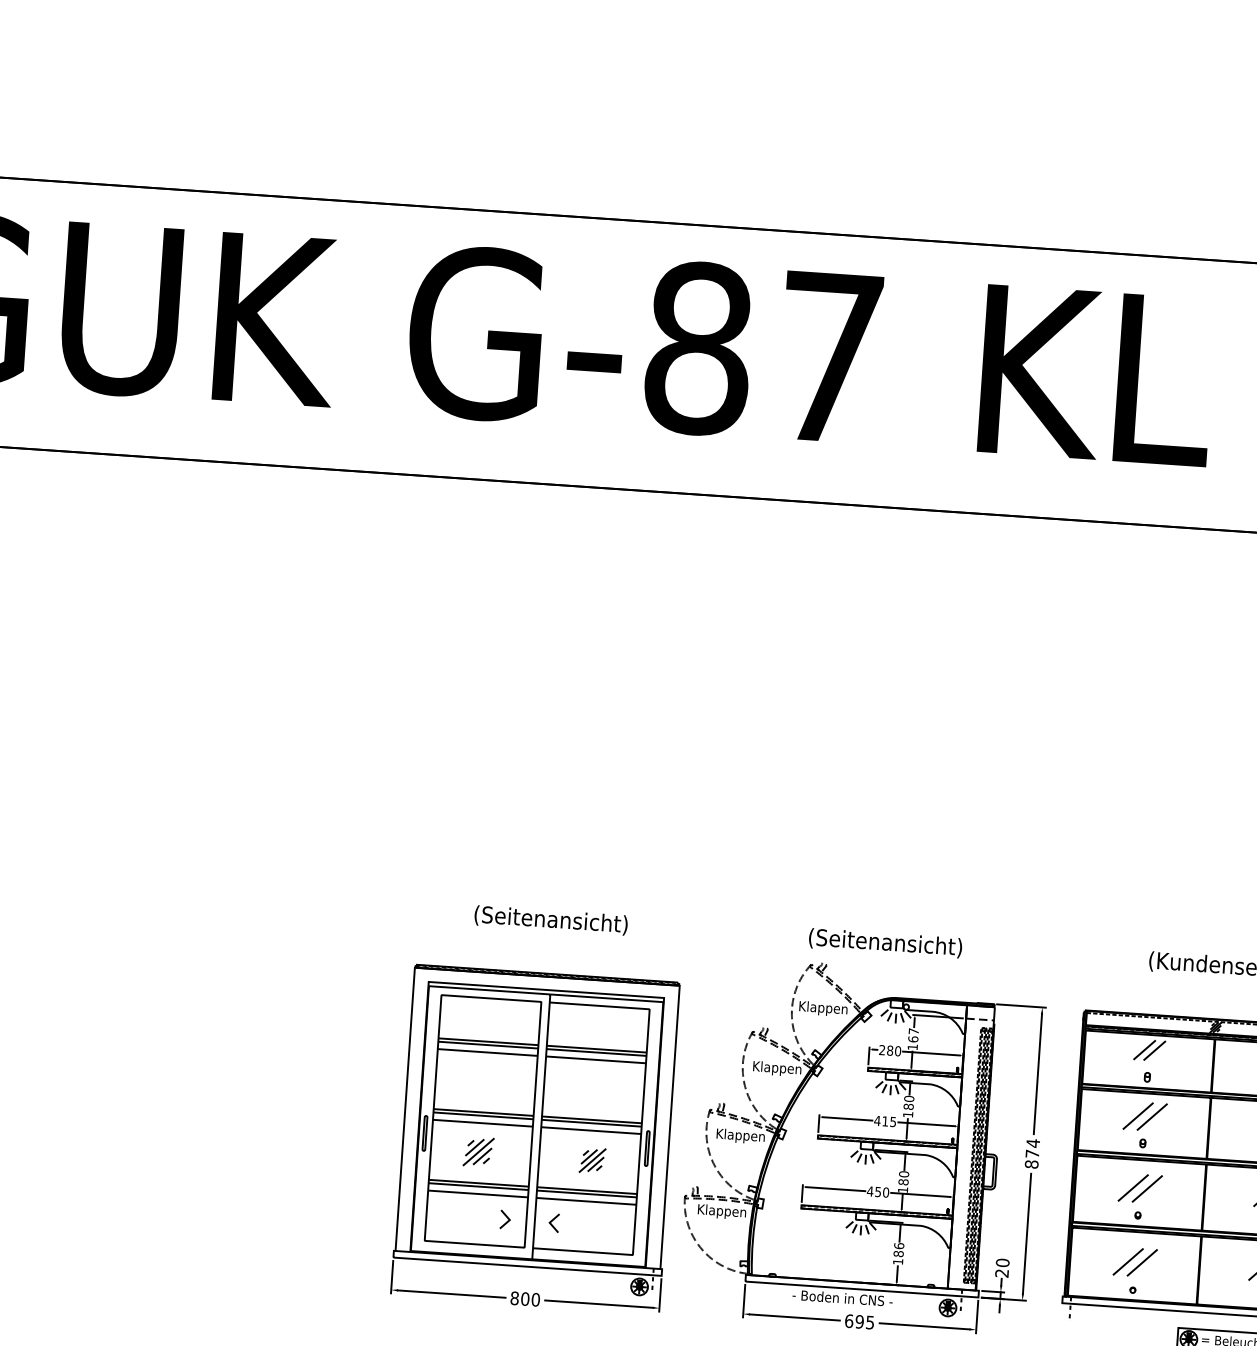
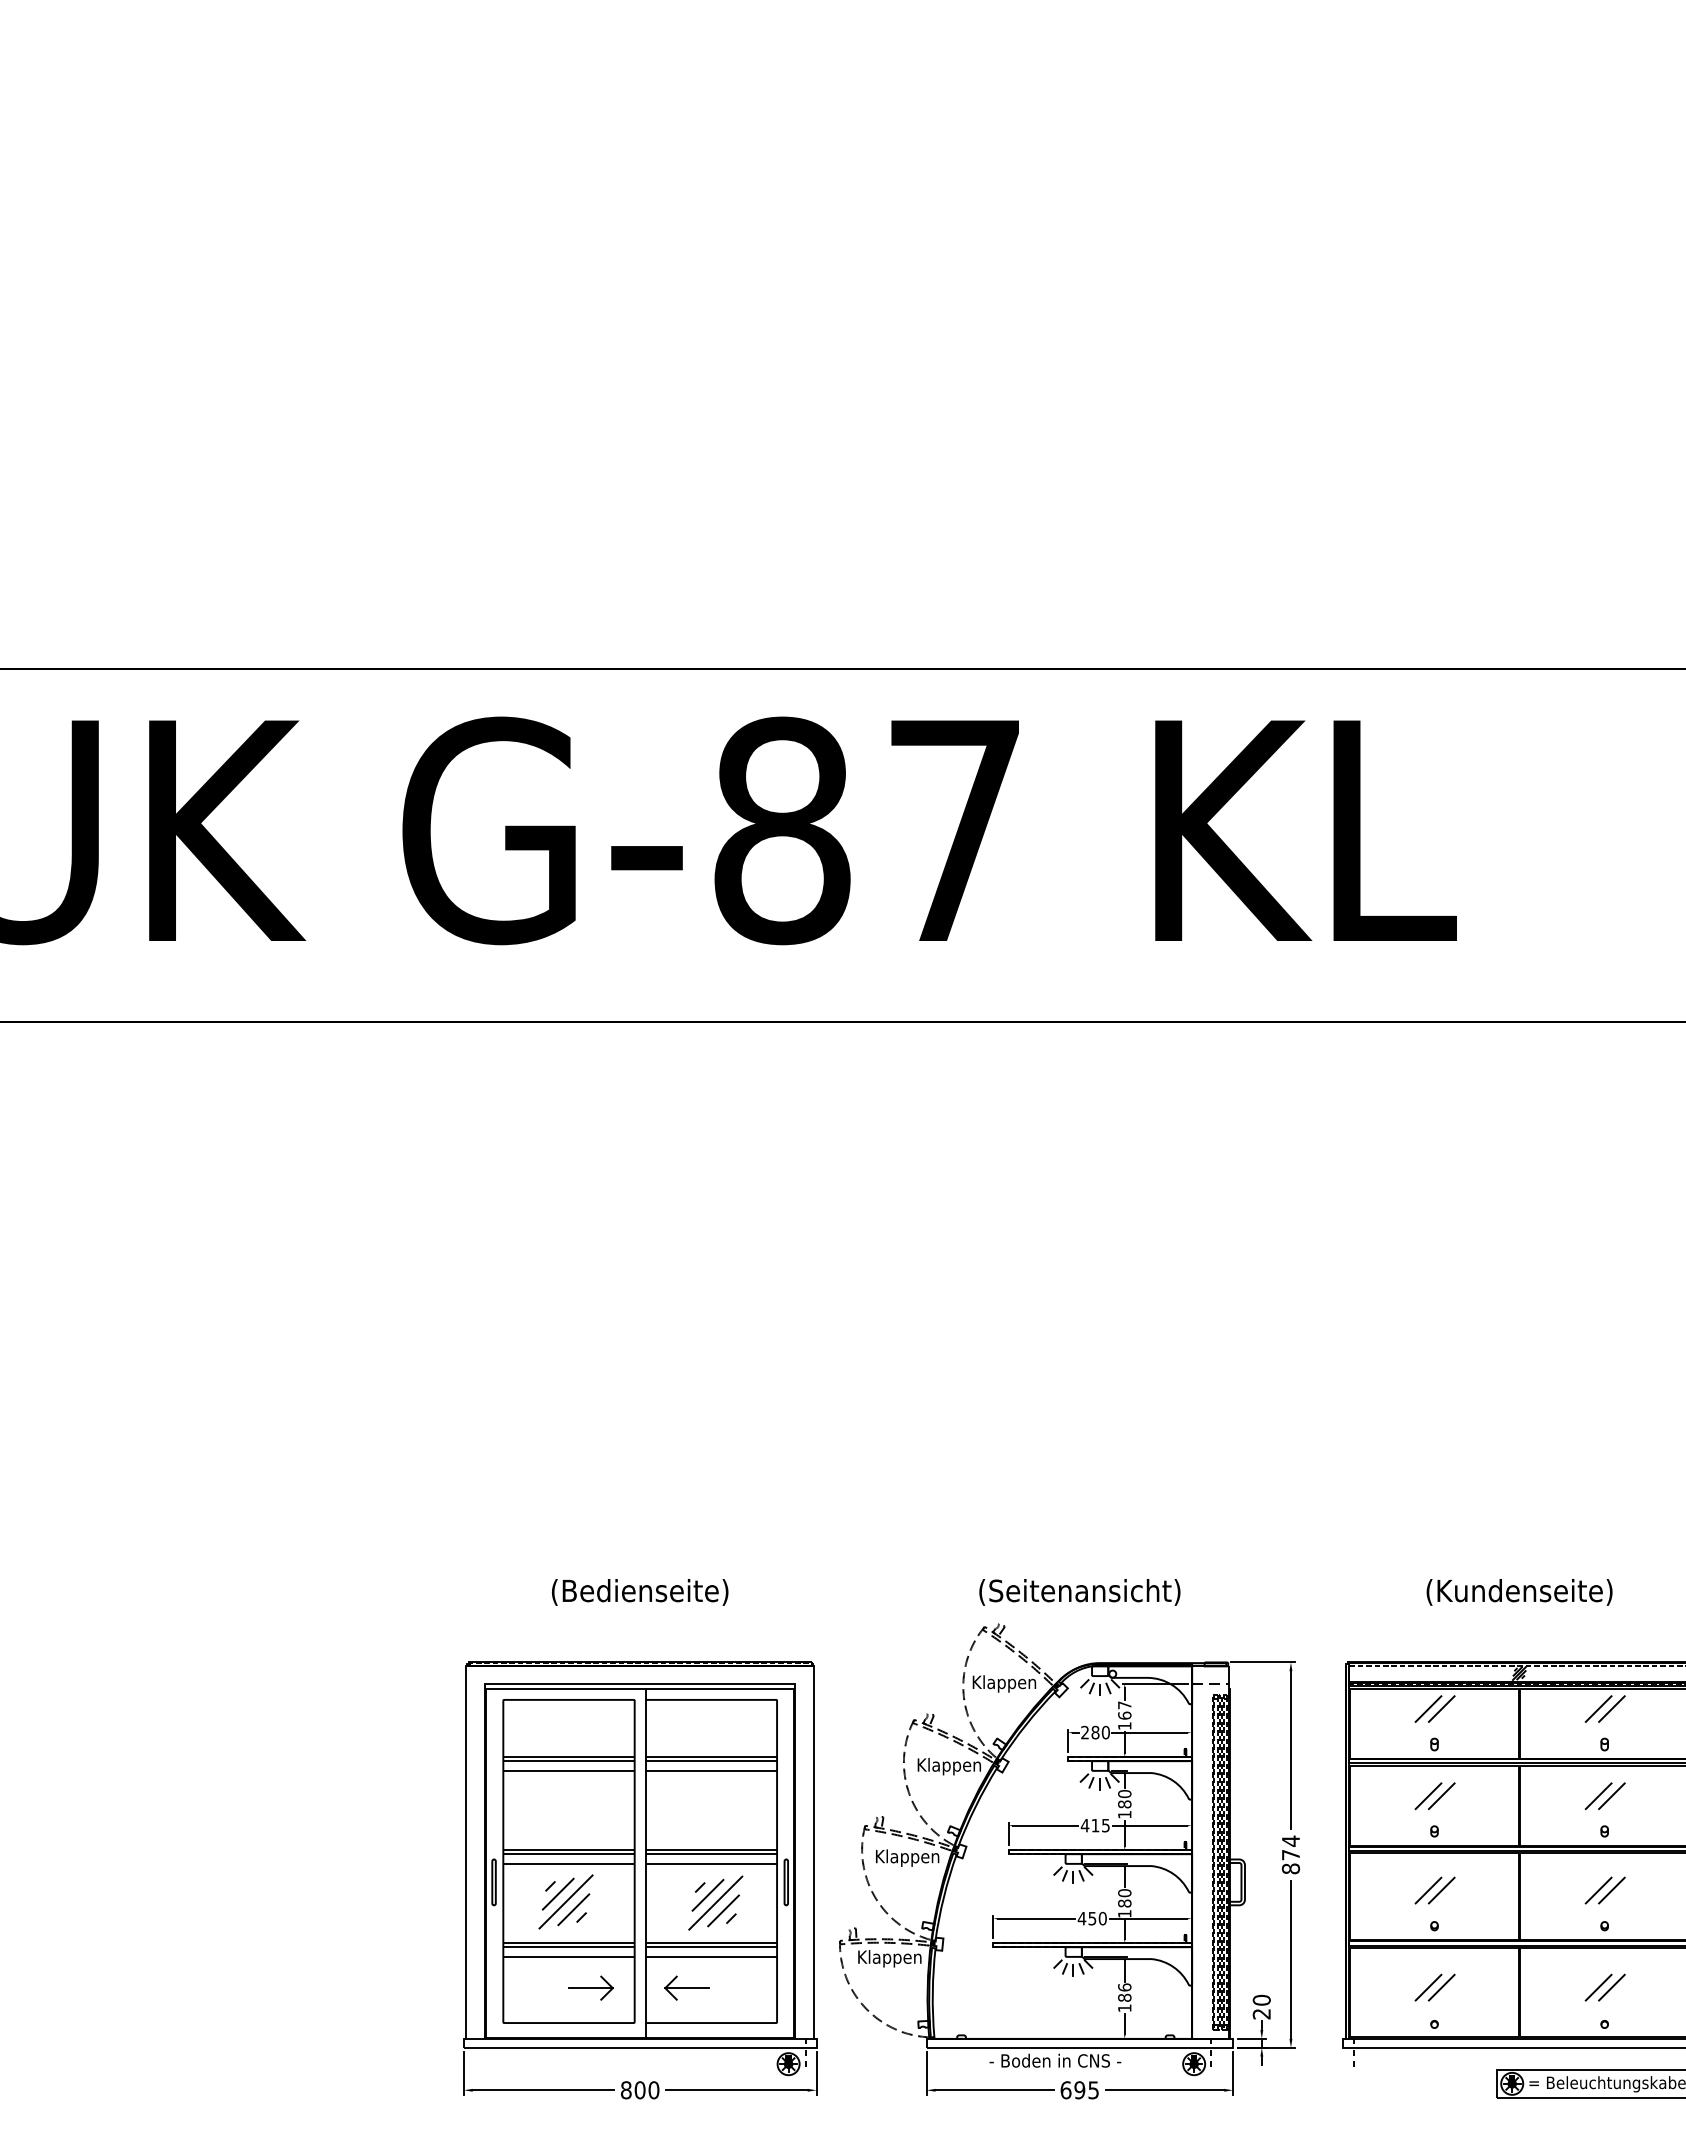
text: (550, 920) -> (639, 1592), (Seitenansicht) -> (Bedienseite)
part: (1144, 1116) -> (1434, 1796), size x0.71
part: (478, 1151) -> (565, 1901), size x1.43
part: (592, 1160) -> (715, 1902), size x1.67
part: (1139, 1188) -> (1434, 1890), size x0.71
line: (492, 1219) -> (590, 1988), added
line: (566, 1224) -> (687, 1988), added
part: (1134, 1262) -> (1434, 1987), size x0.71

